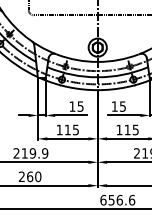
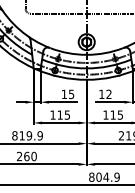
text: (122, 106) -> (108, 94), 15 -> 12
text: (16, 153) -> (14, 135), 219.9 -> 819.9
text: (117, 199) -> (104, 176), 656.6 -> 804.9

